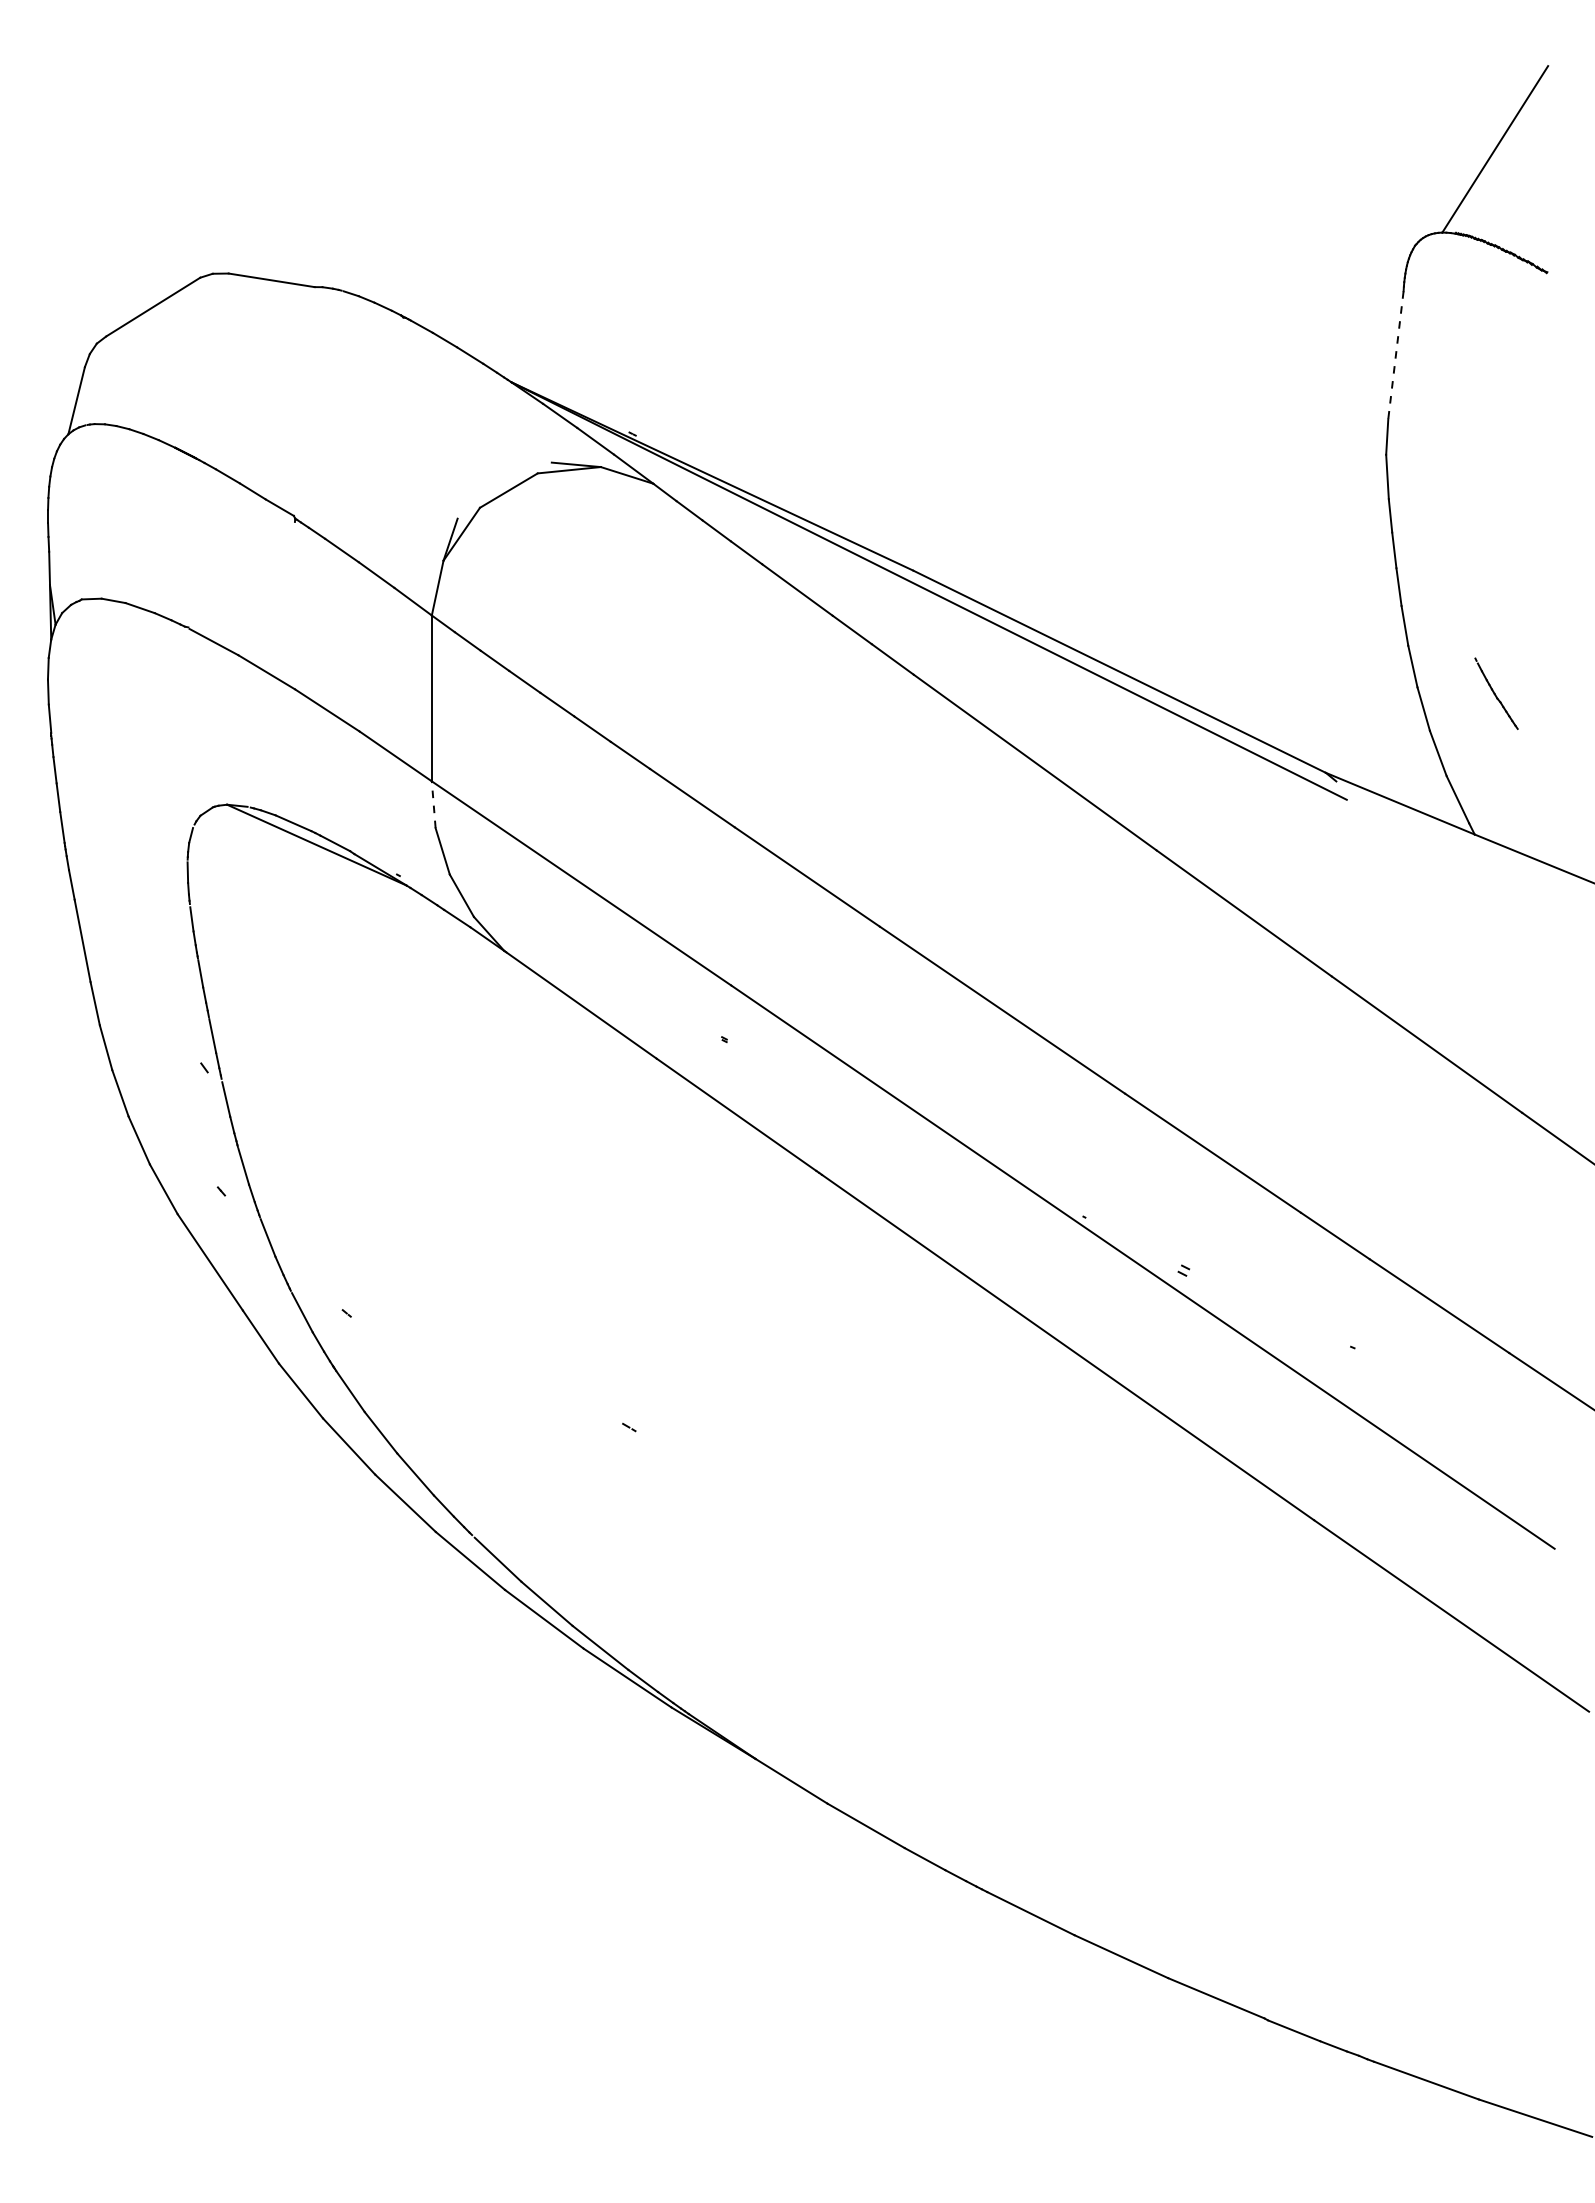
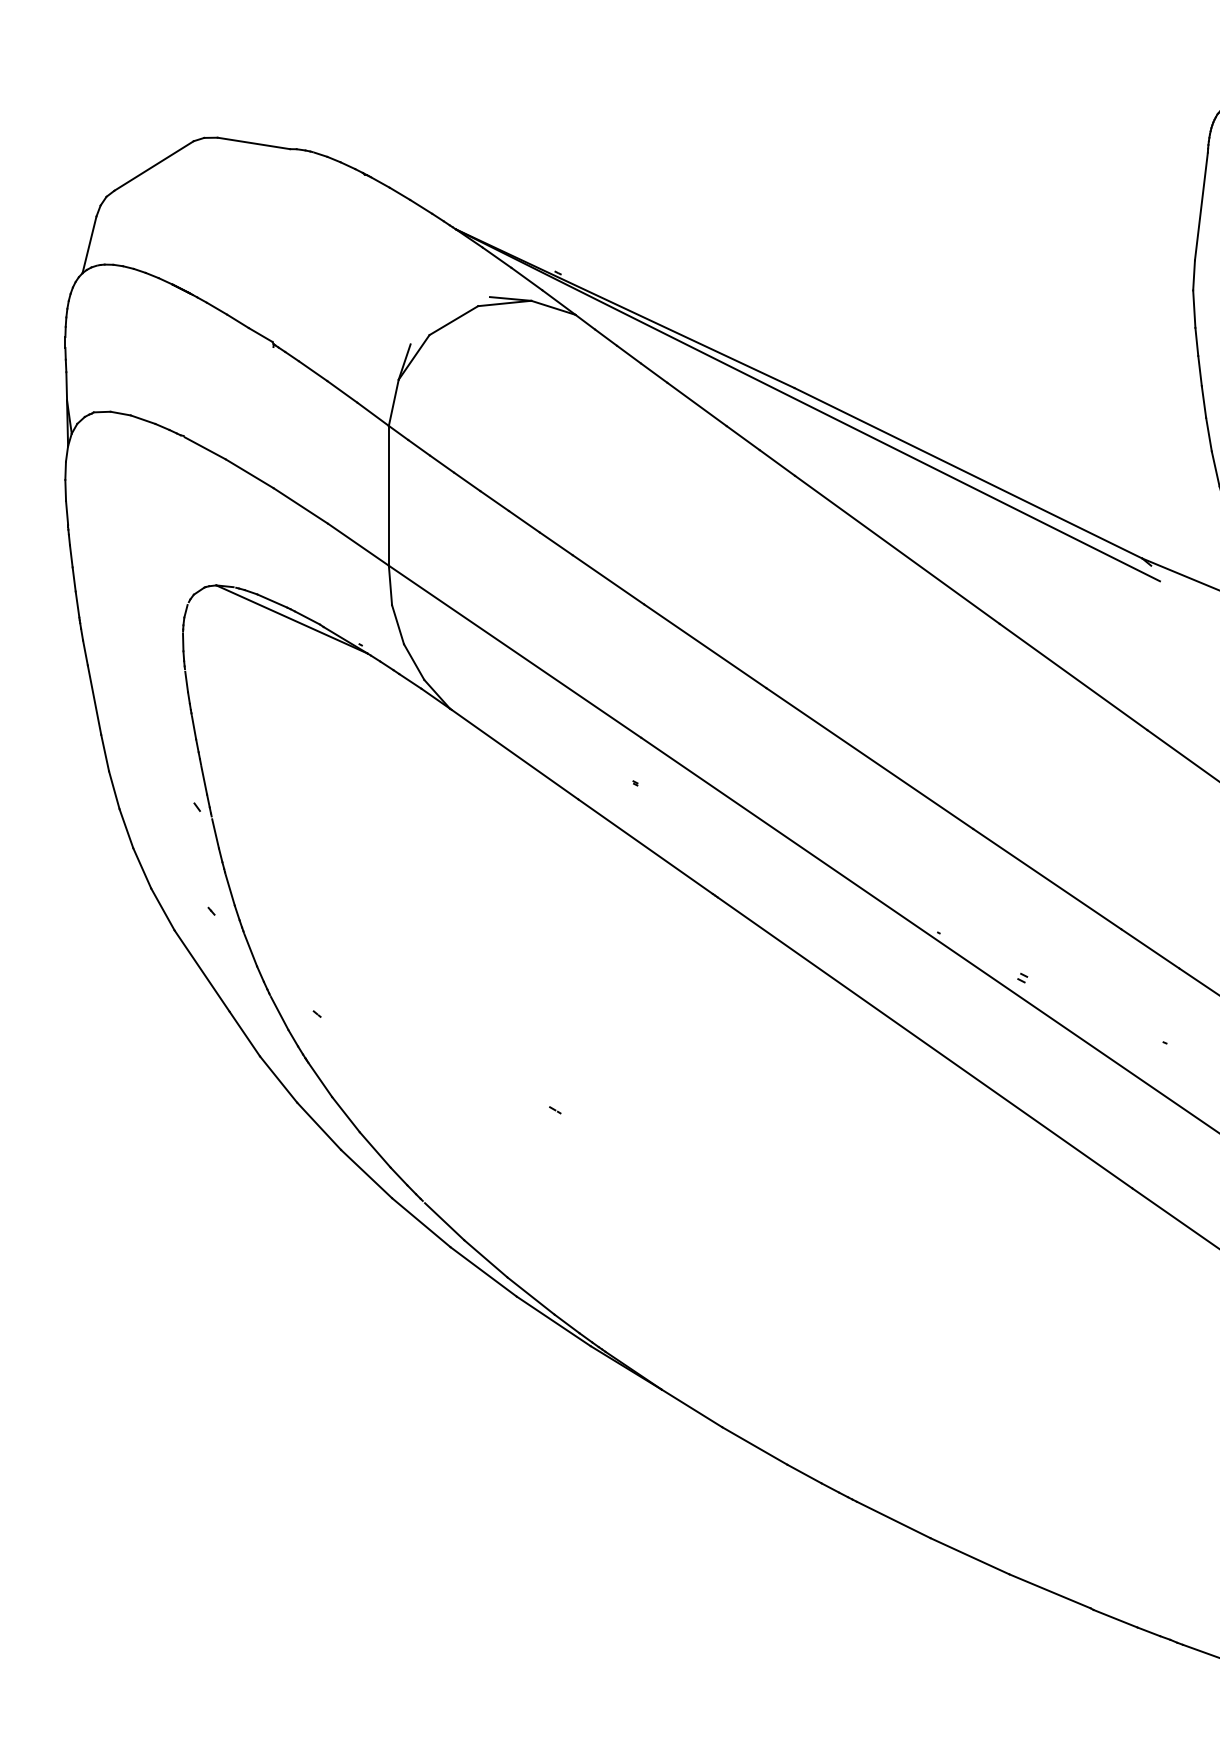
line: (1395, 355) -> (1201, 206), dashed -> solid
line: (433, 804) -> (390, 585), dashed -> solid

